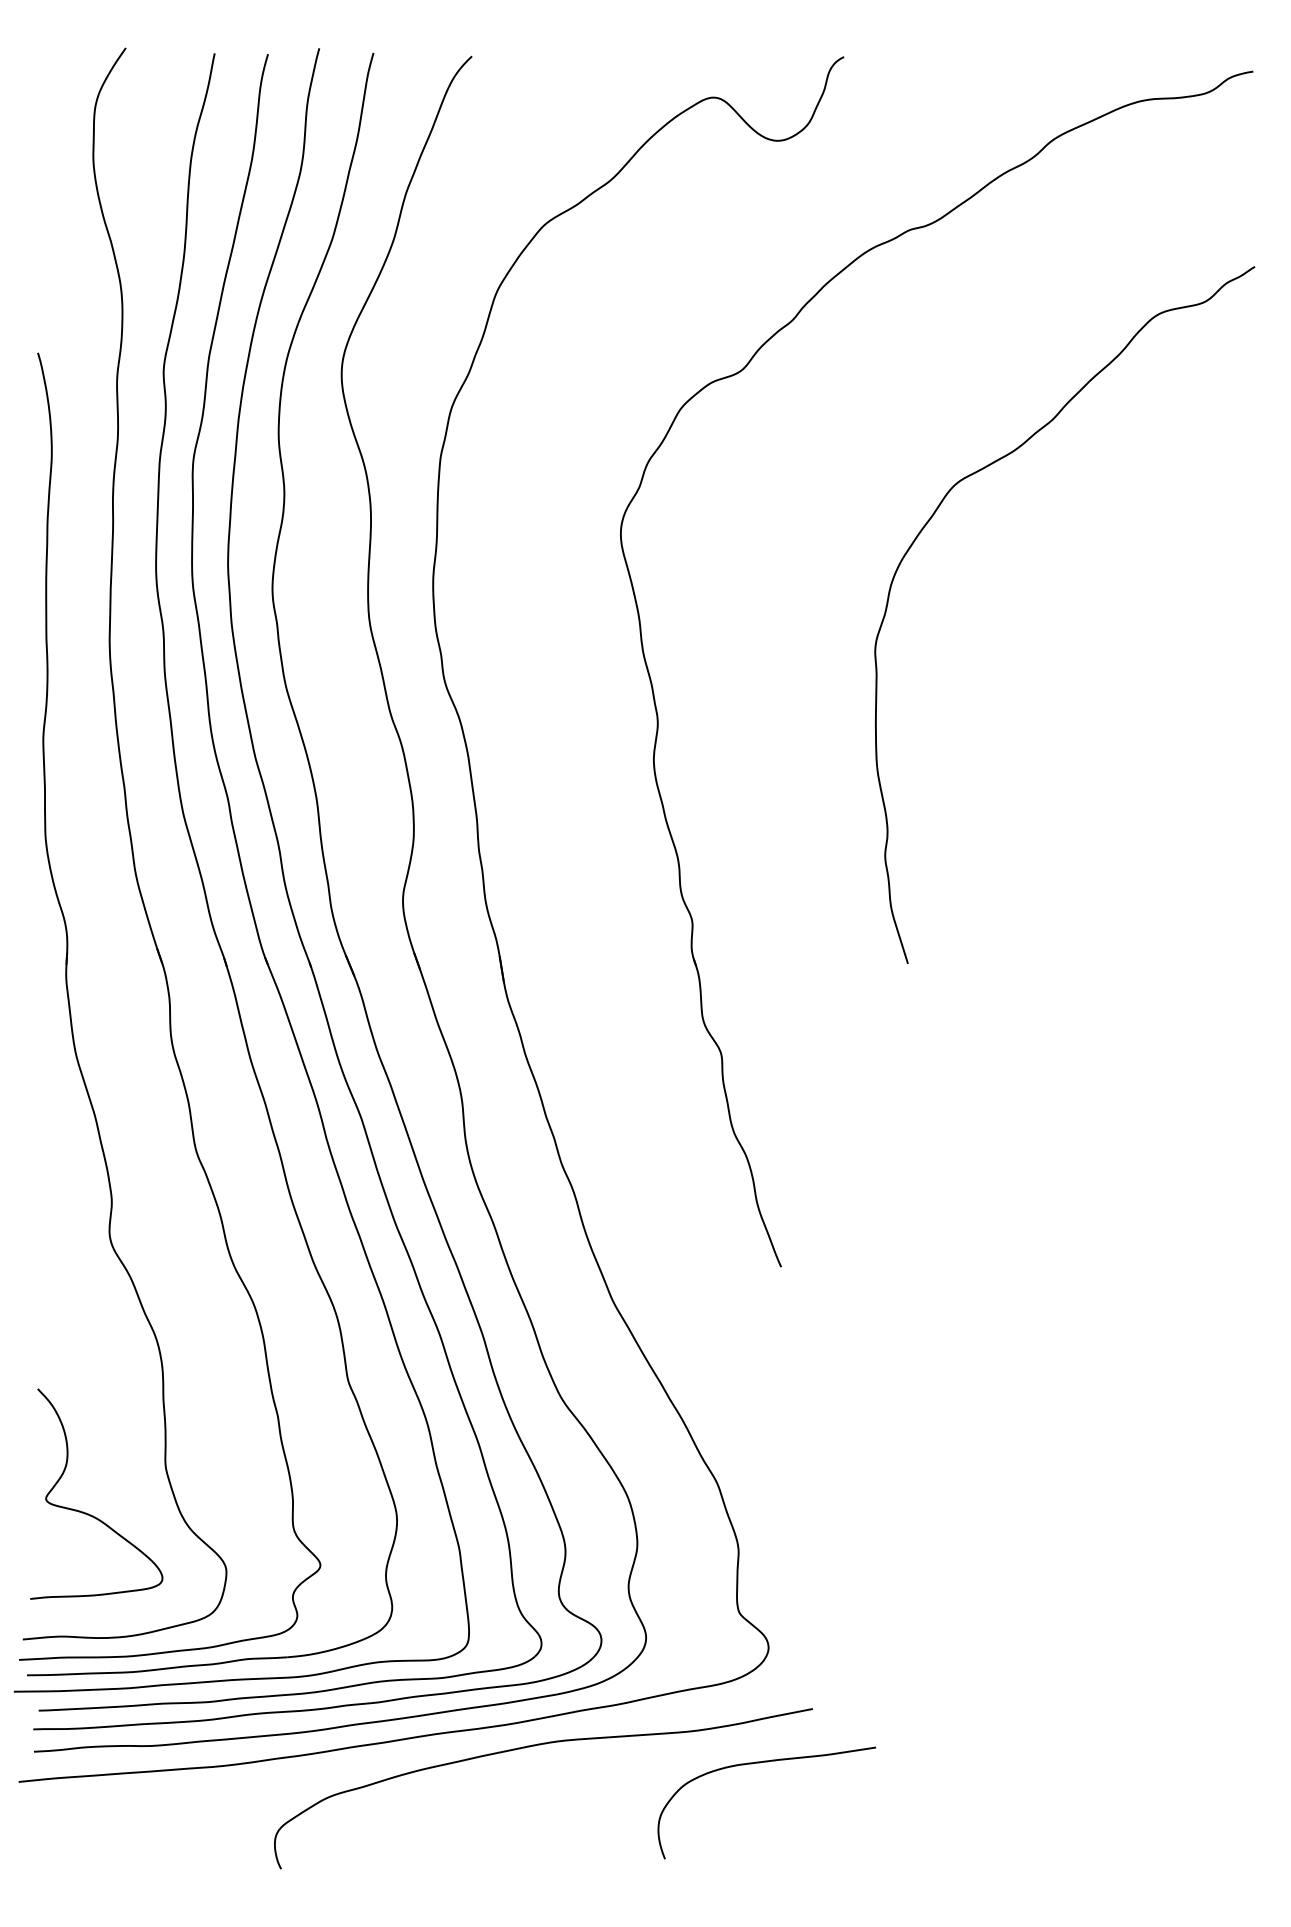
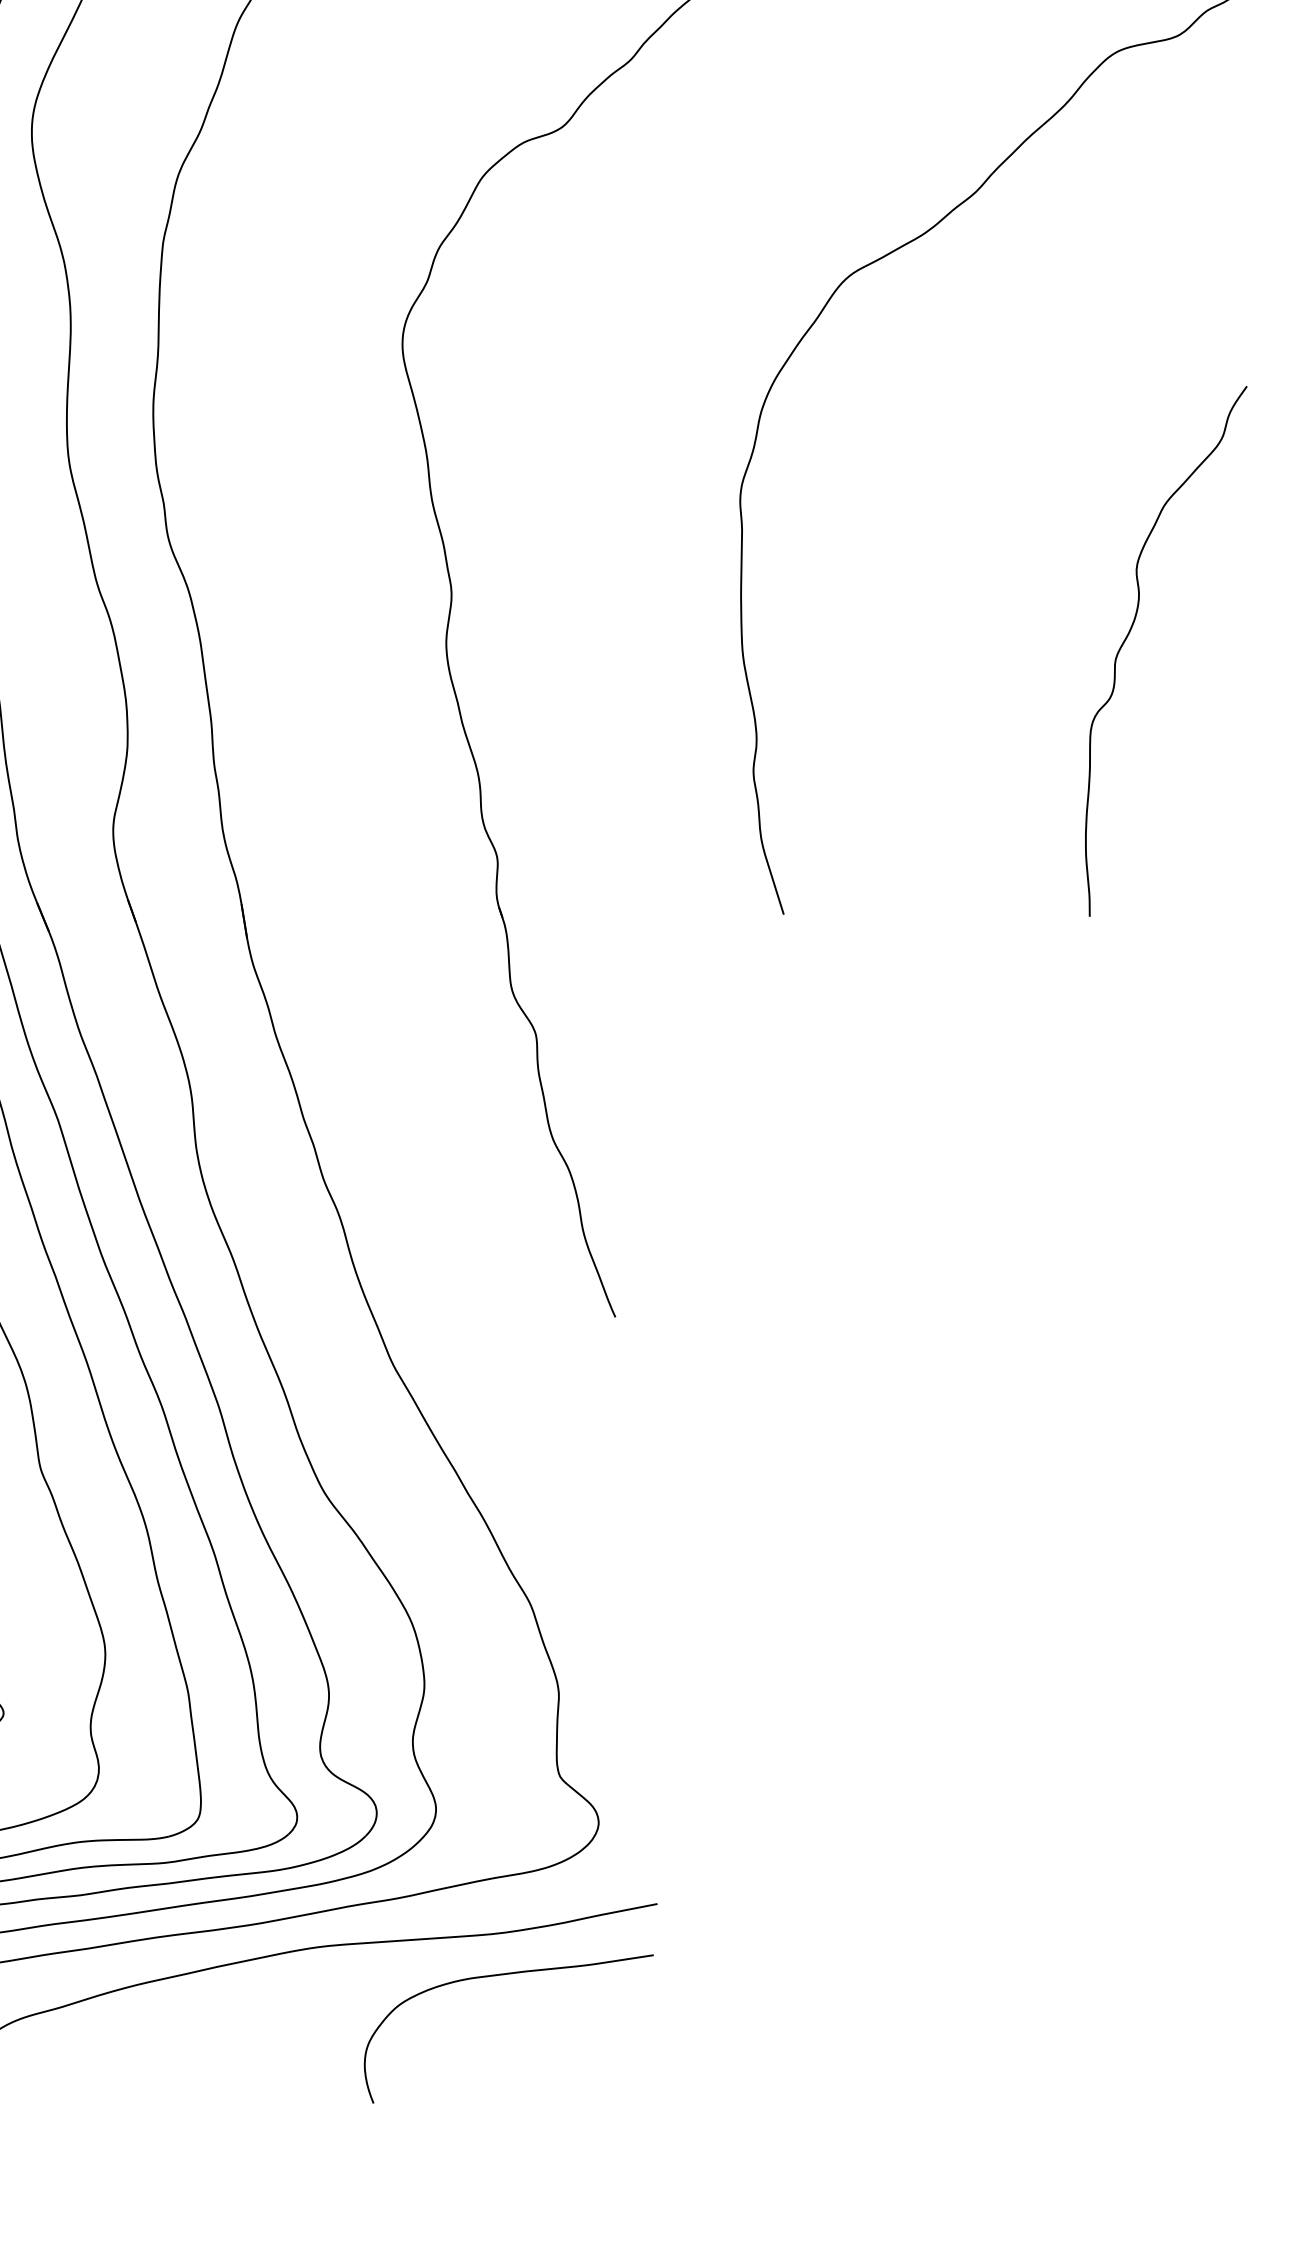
curve: (1169, 751) -> (1130, 632), added
curve: (760, 1763) -> (500, 1976), moved

